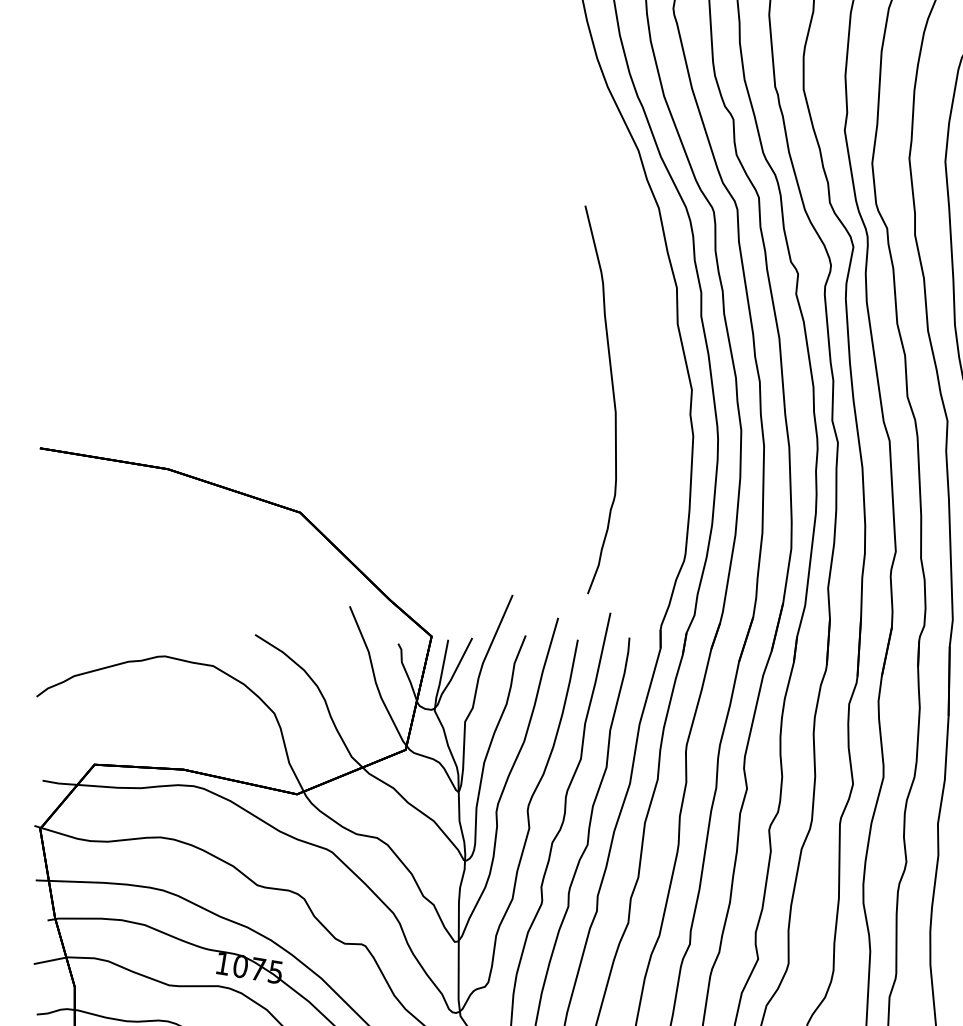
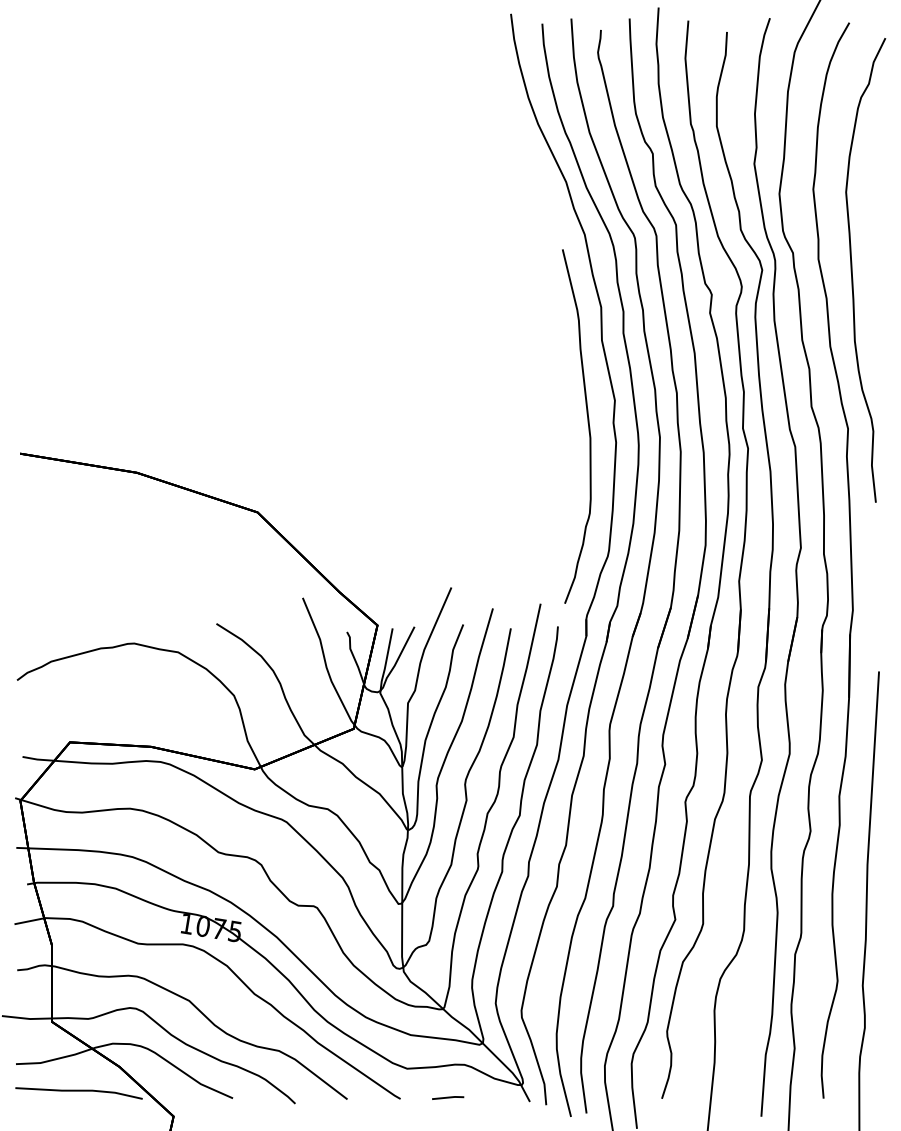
part: (612, 396) -> (587, 423), moved

